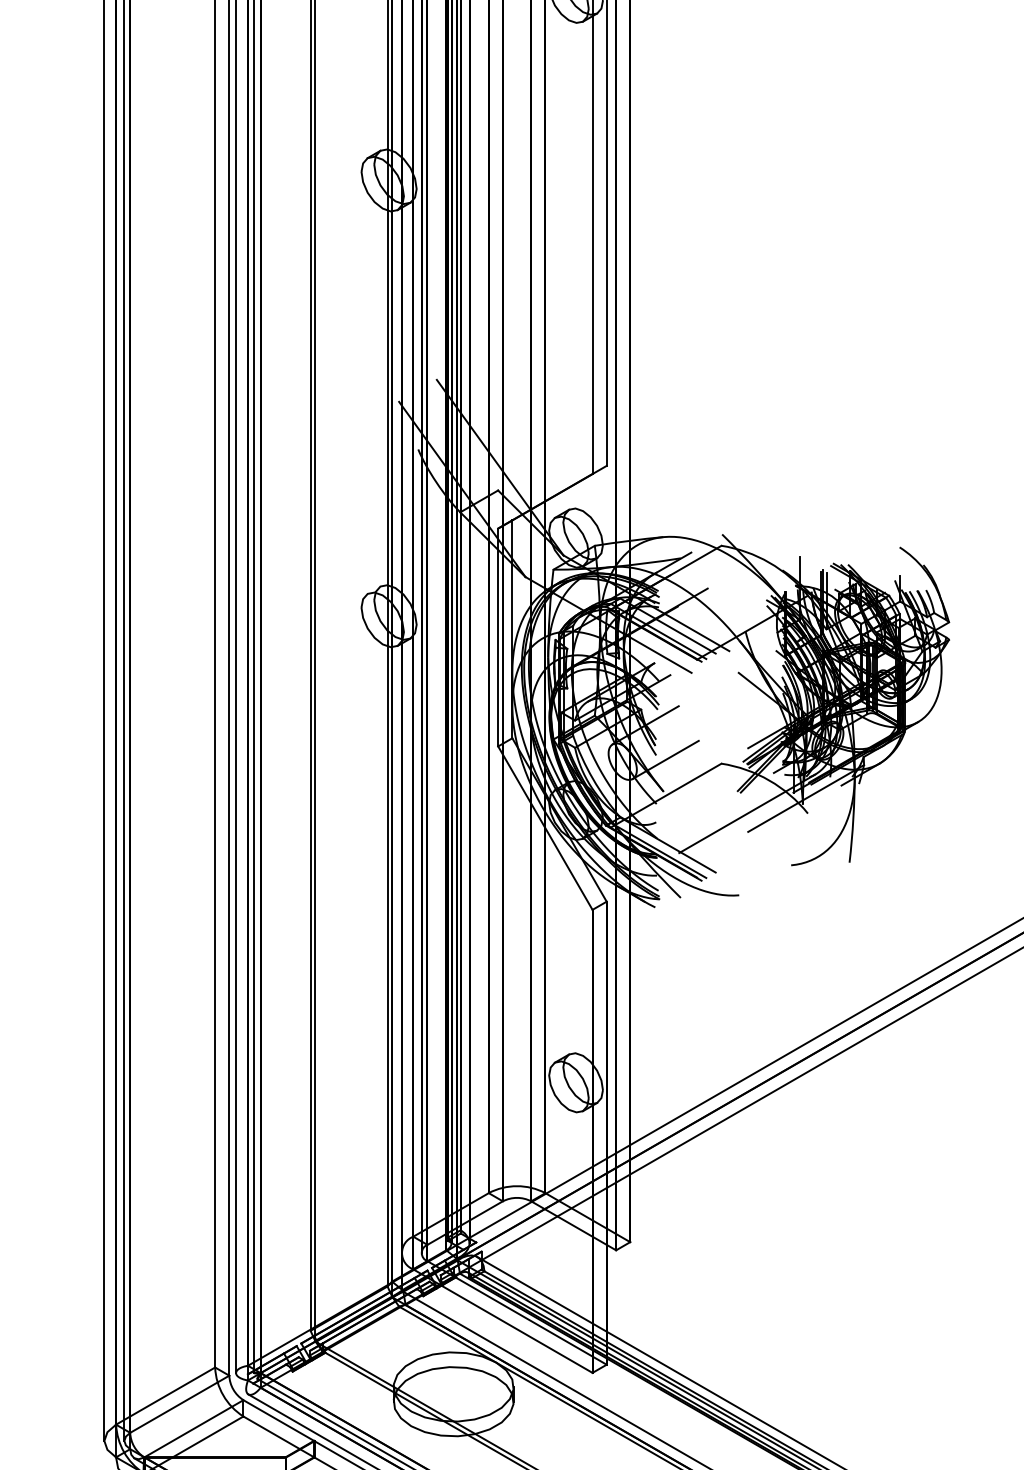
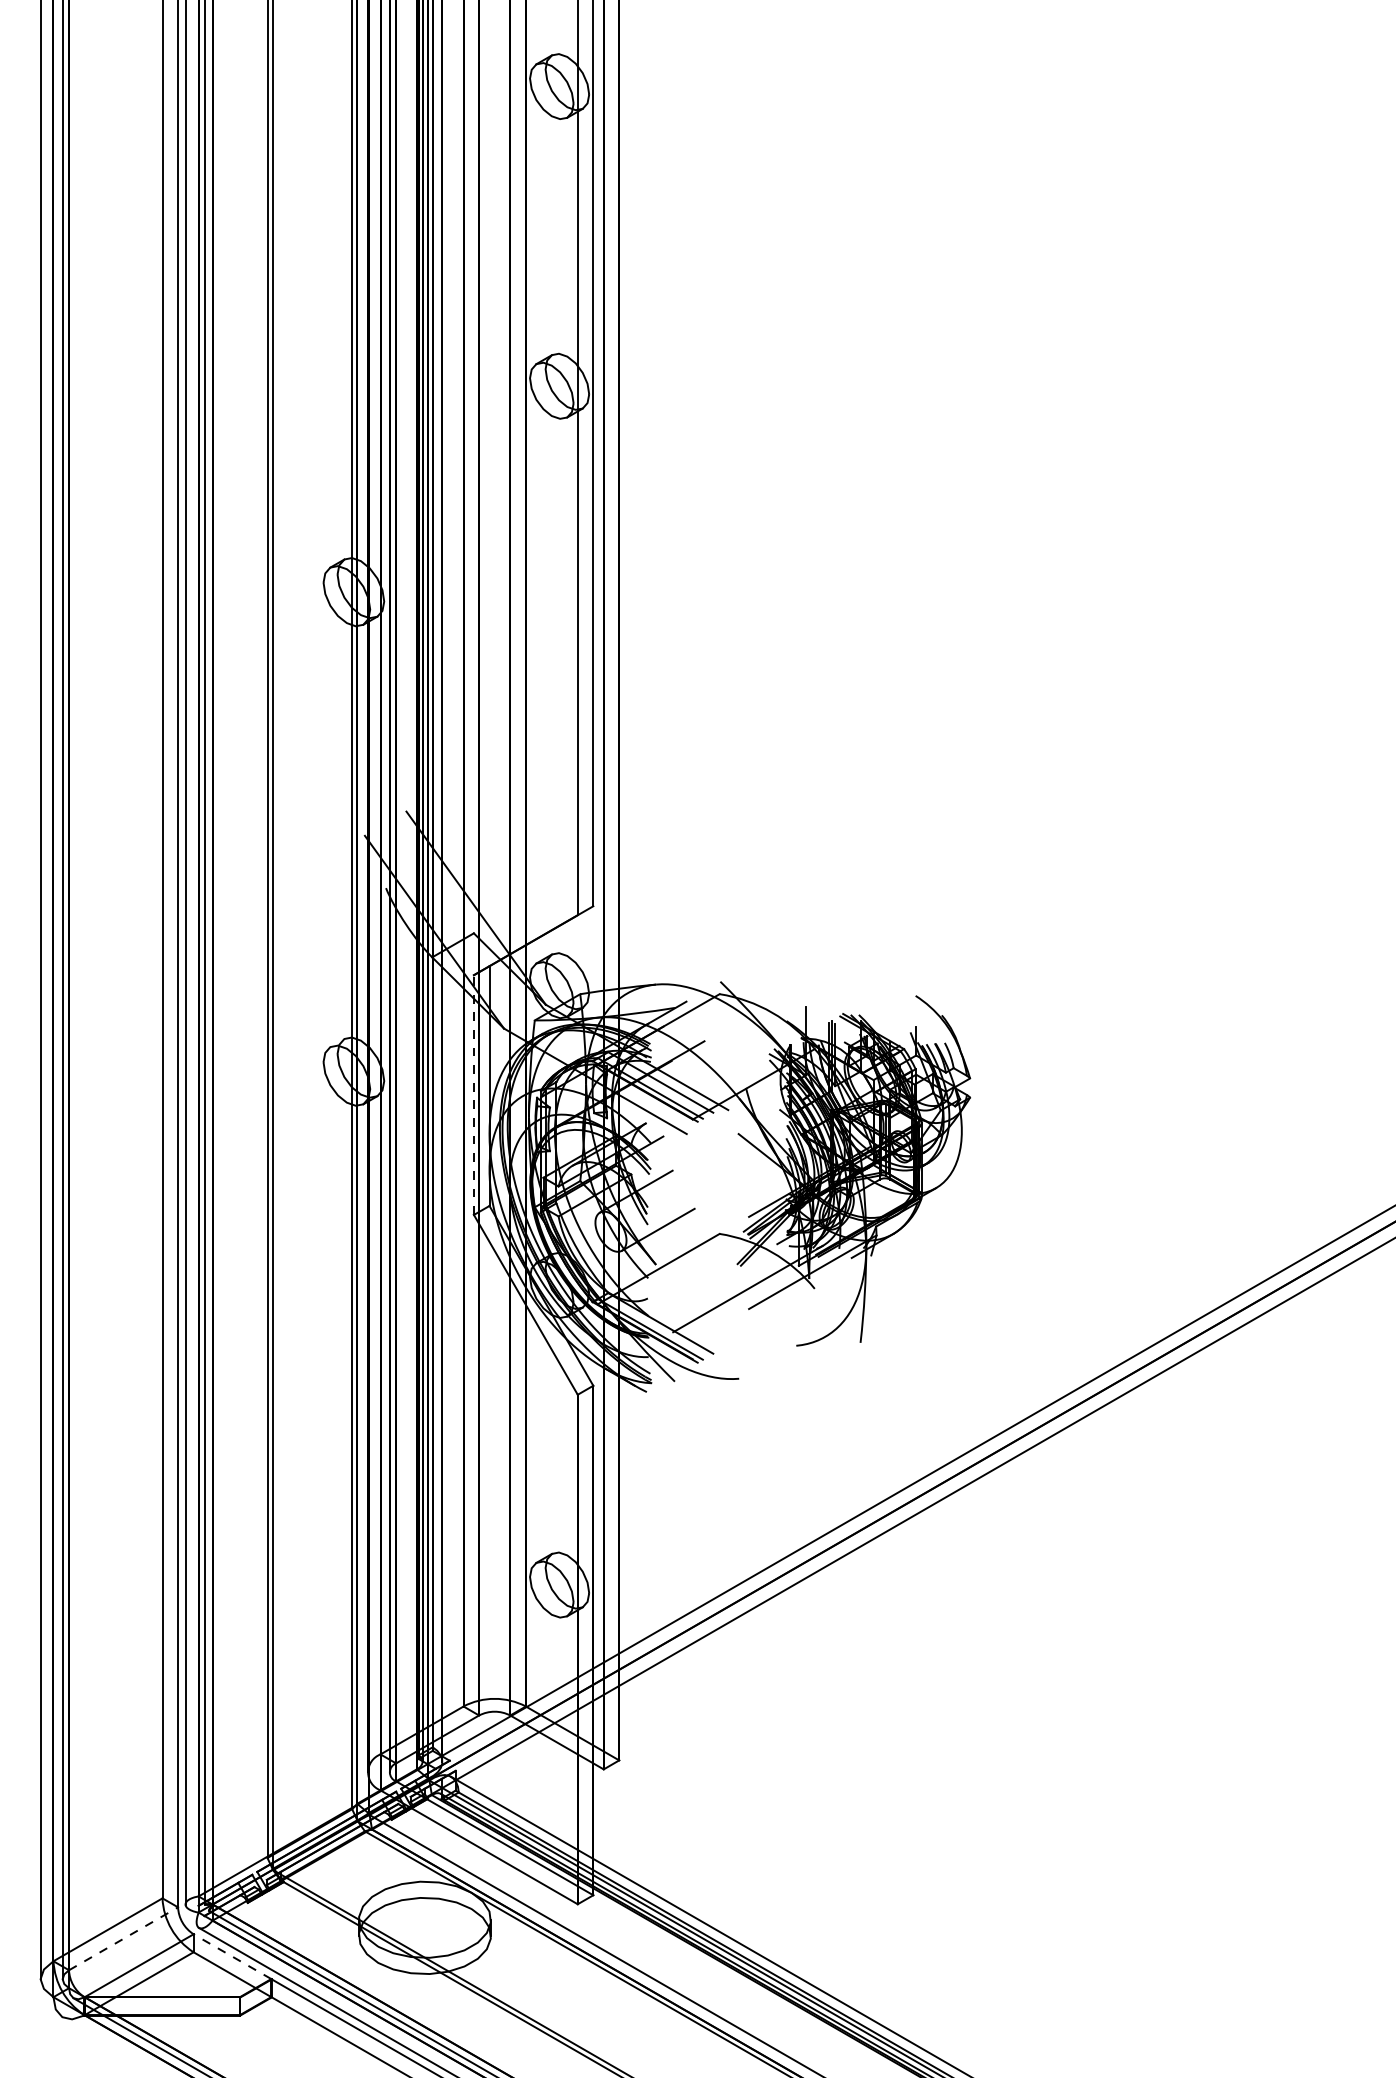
line: (497, 637) -> (473, 1095), solid -> dashed
line: (179, 1404) -> (123, 1938), solid -> dashed
line: (278, 1420) -> (232, 1956), solid -> dashed

